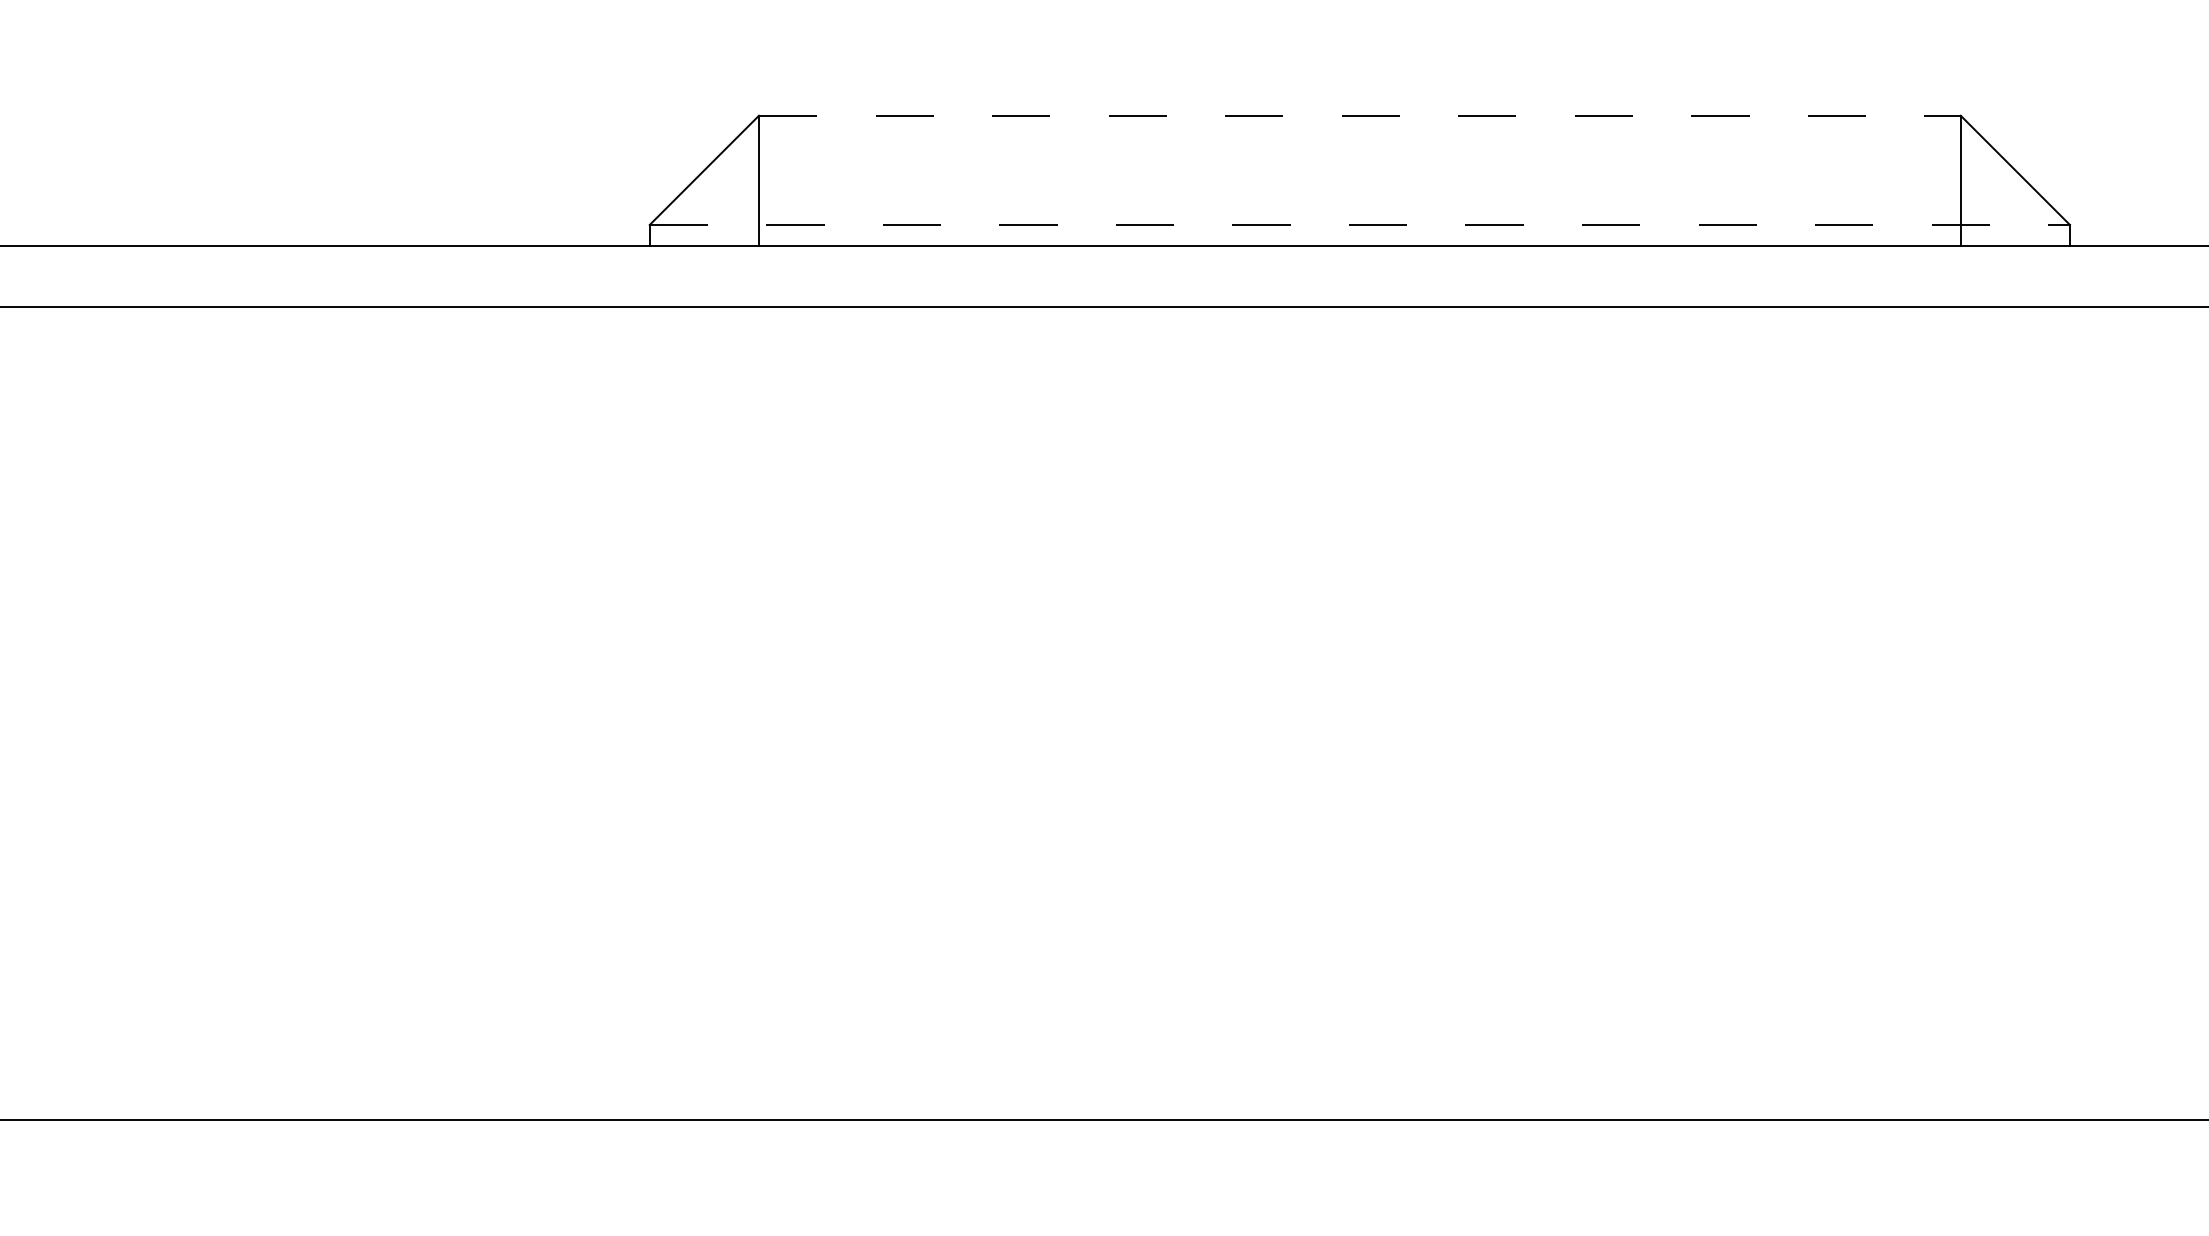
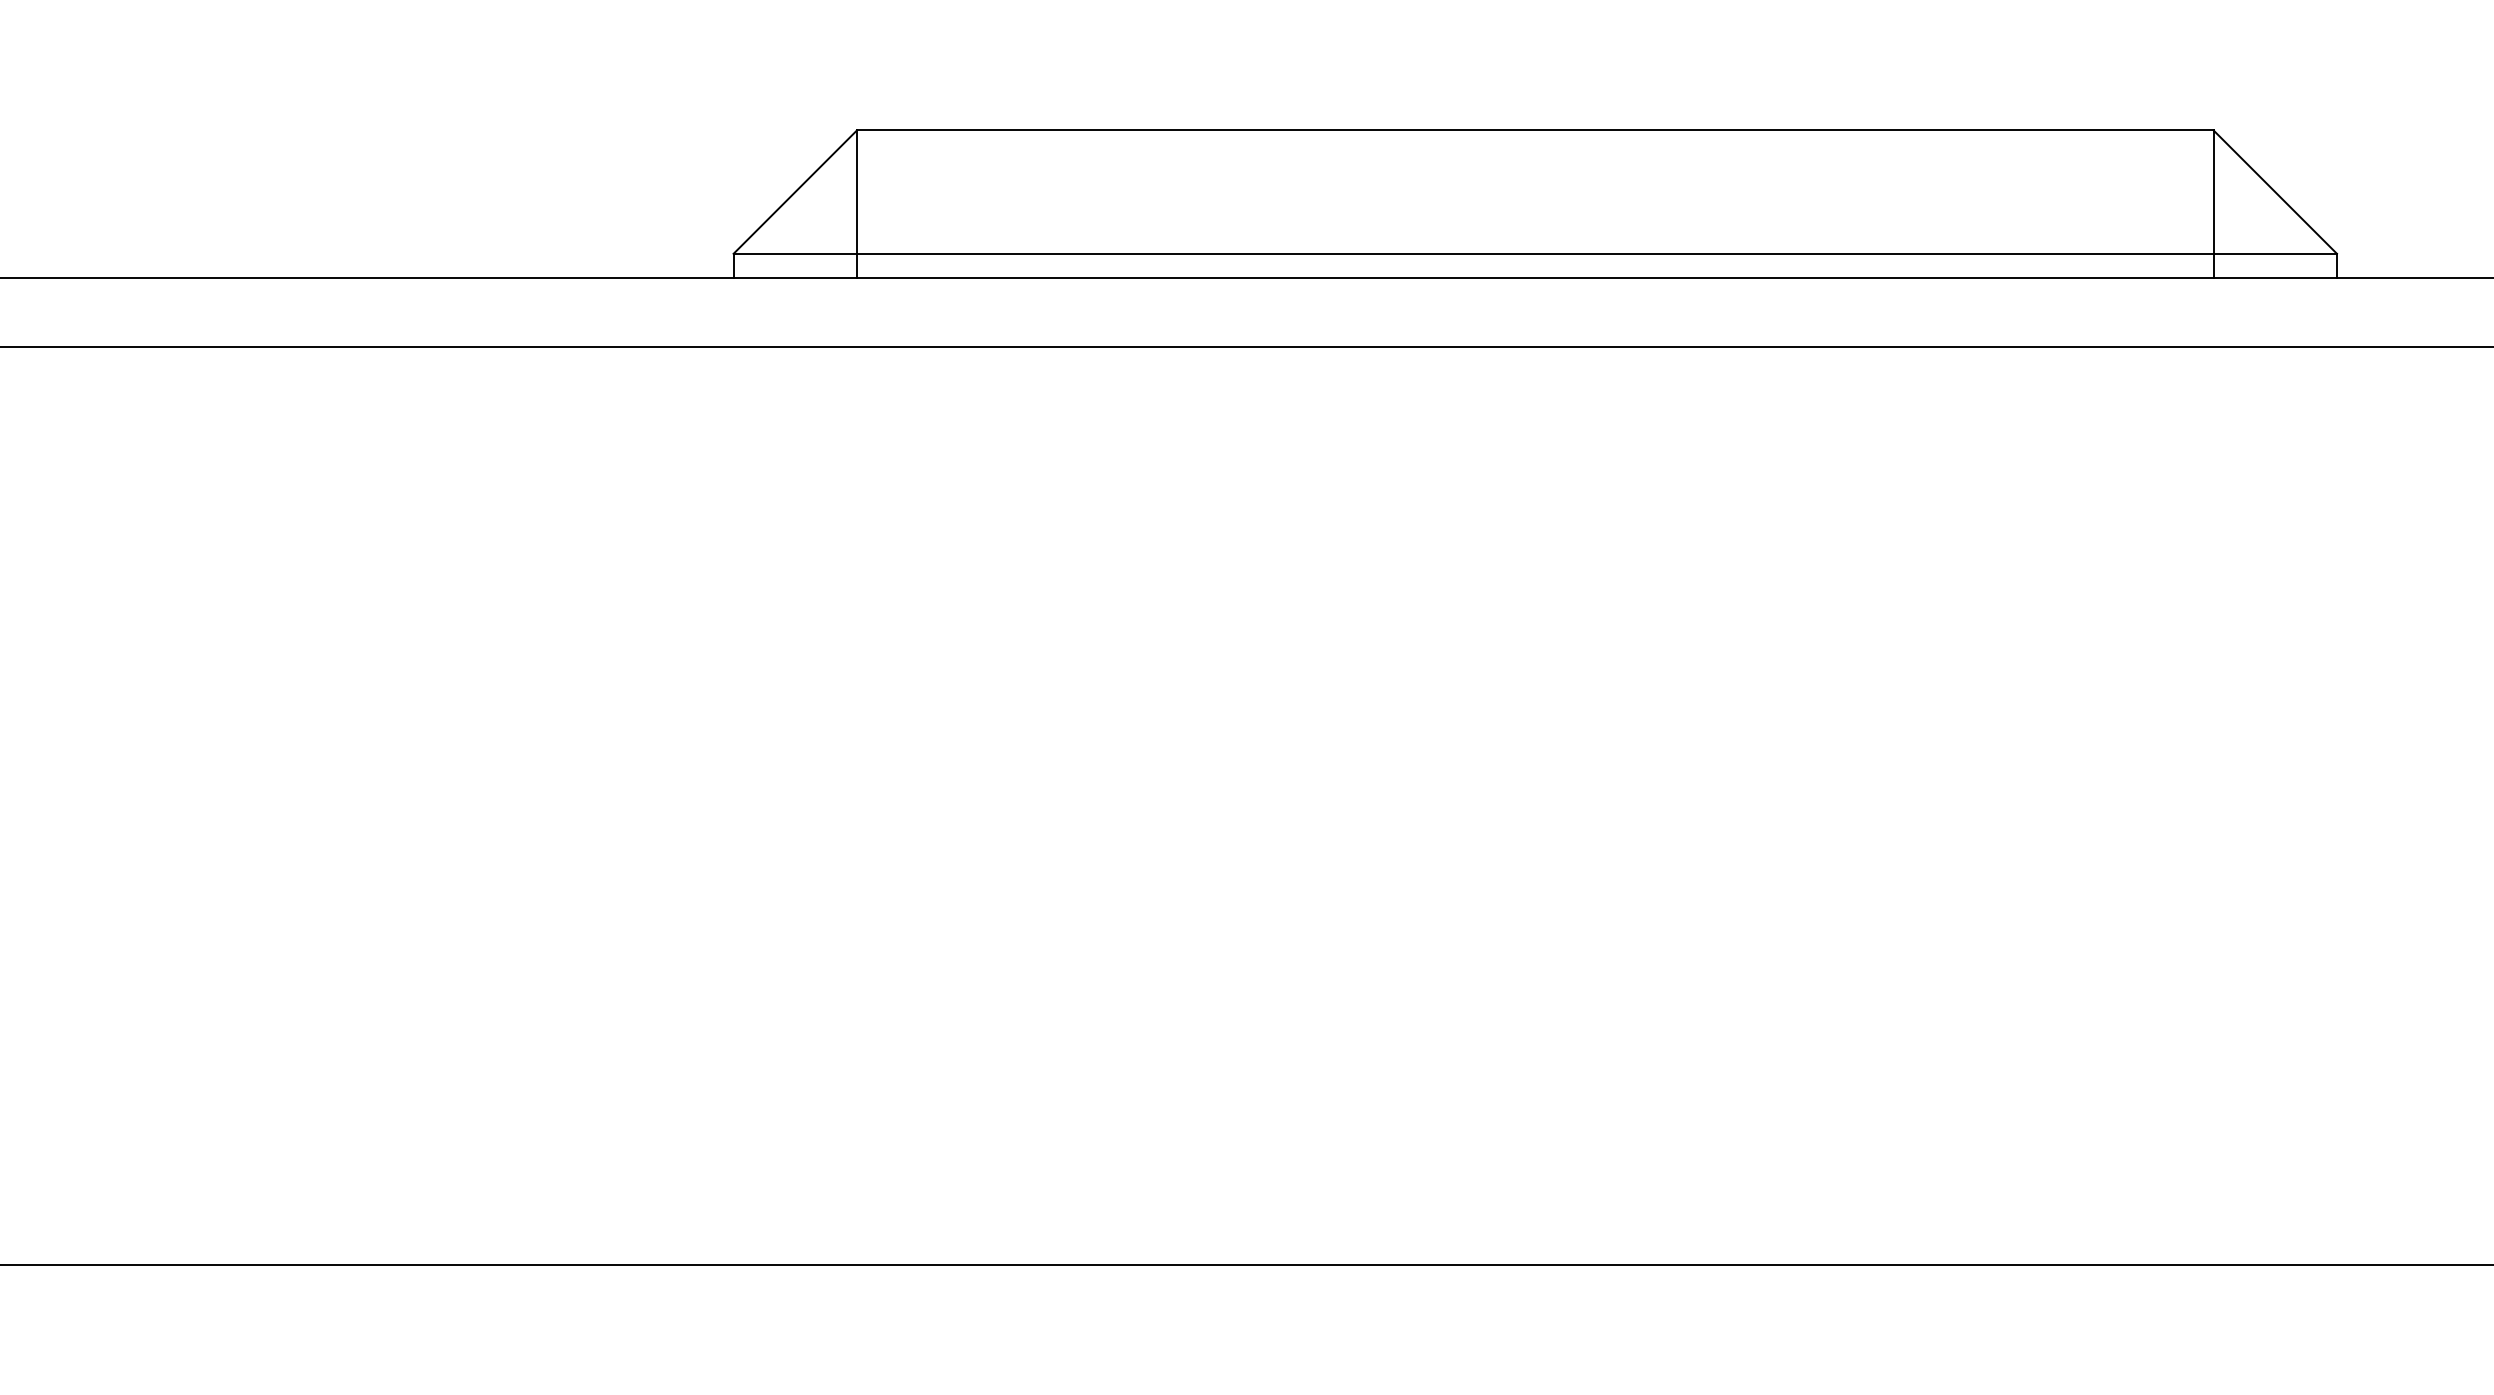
line: (1360, 115) -> (1535, 130), dashed -> solid
line: (1360, 224) -> (1535, 253), dashed -> solid

